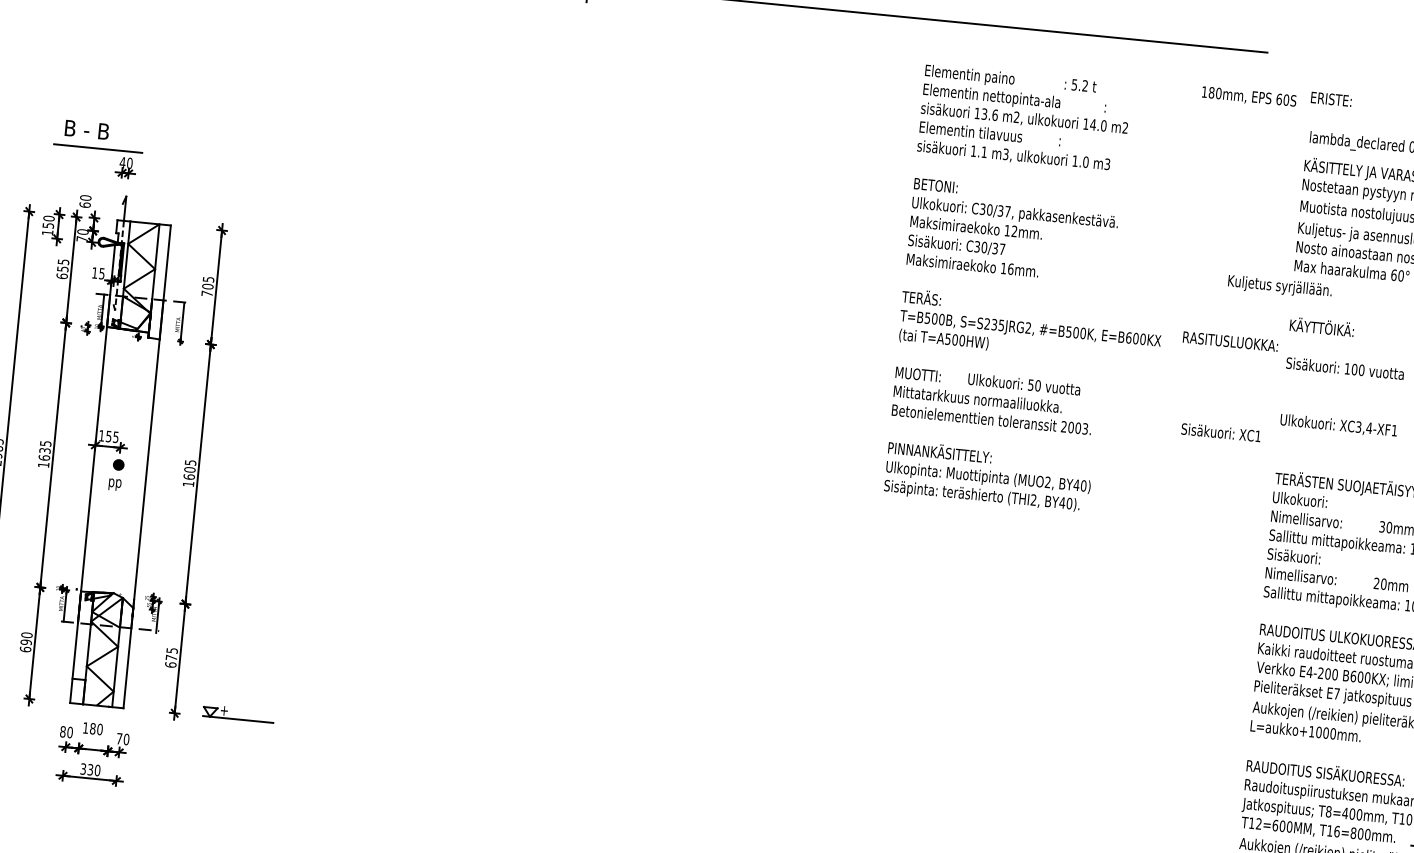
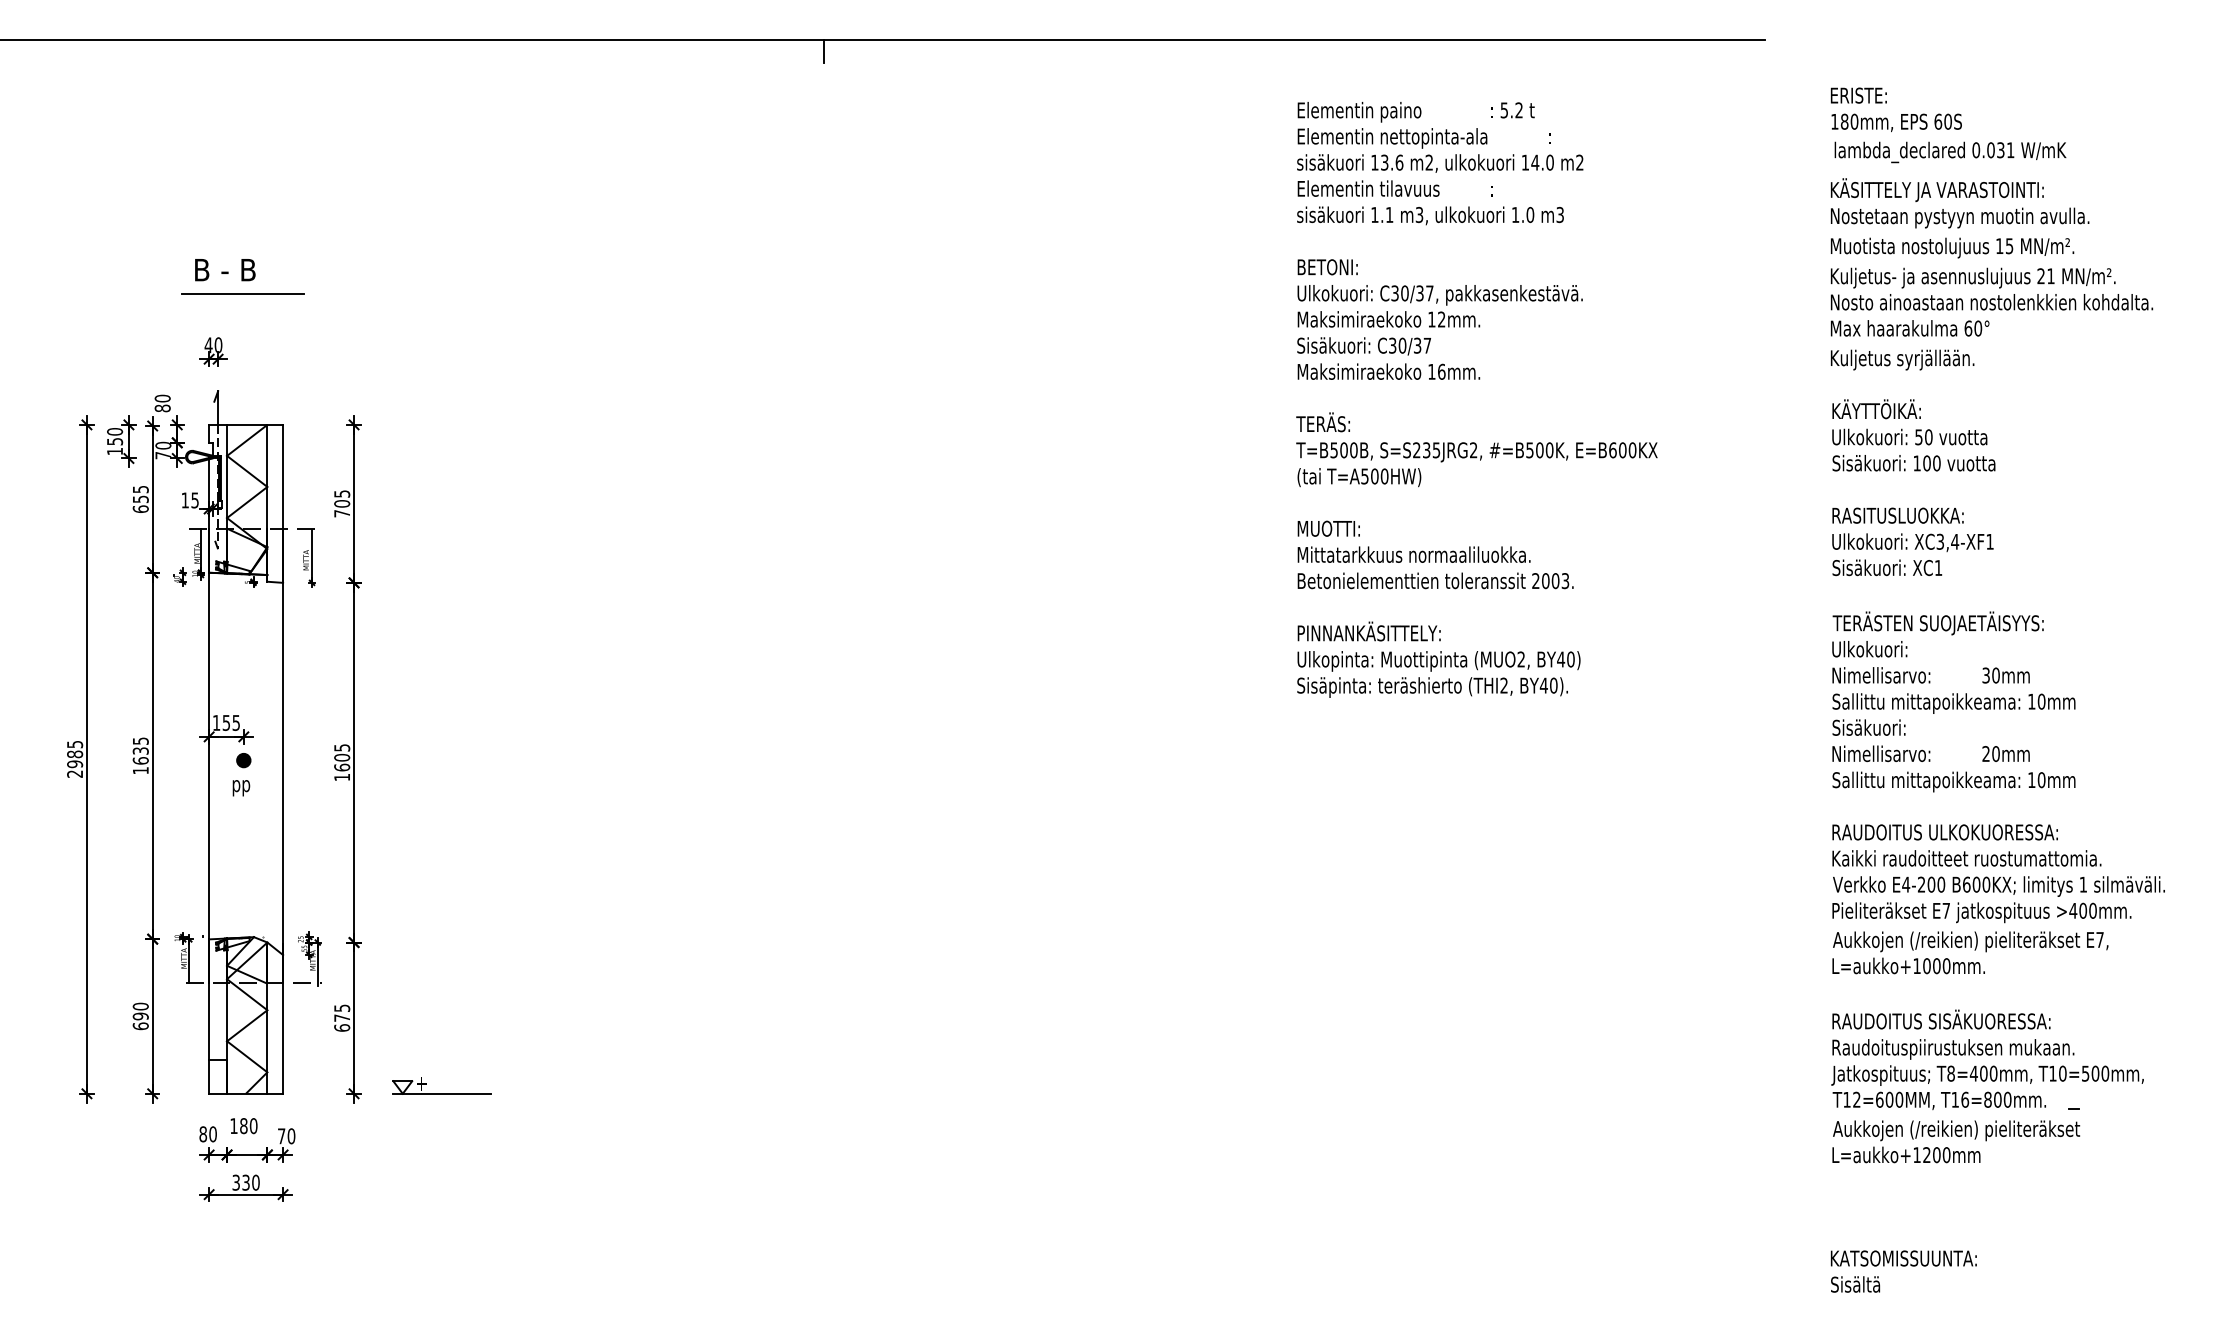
text: (1249, 97) -> (1896, 122), moved
part: (99, 135) -> (242, 276), moved
text: (84, 205) -> (162, 408), 60 -> 80
text: (1280, 286) -> (1902, 359), moved
text: (1230, 341) -> (1897, 515), moved
text: (1024, 383) -> (1909, 436), moved
text: (1221, 432) -> (1887, 567), moved

